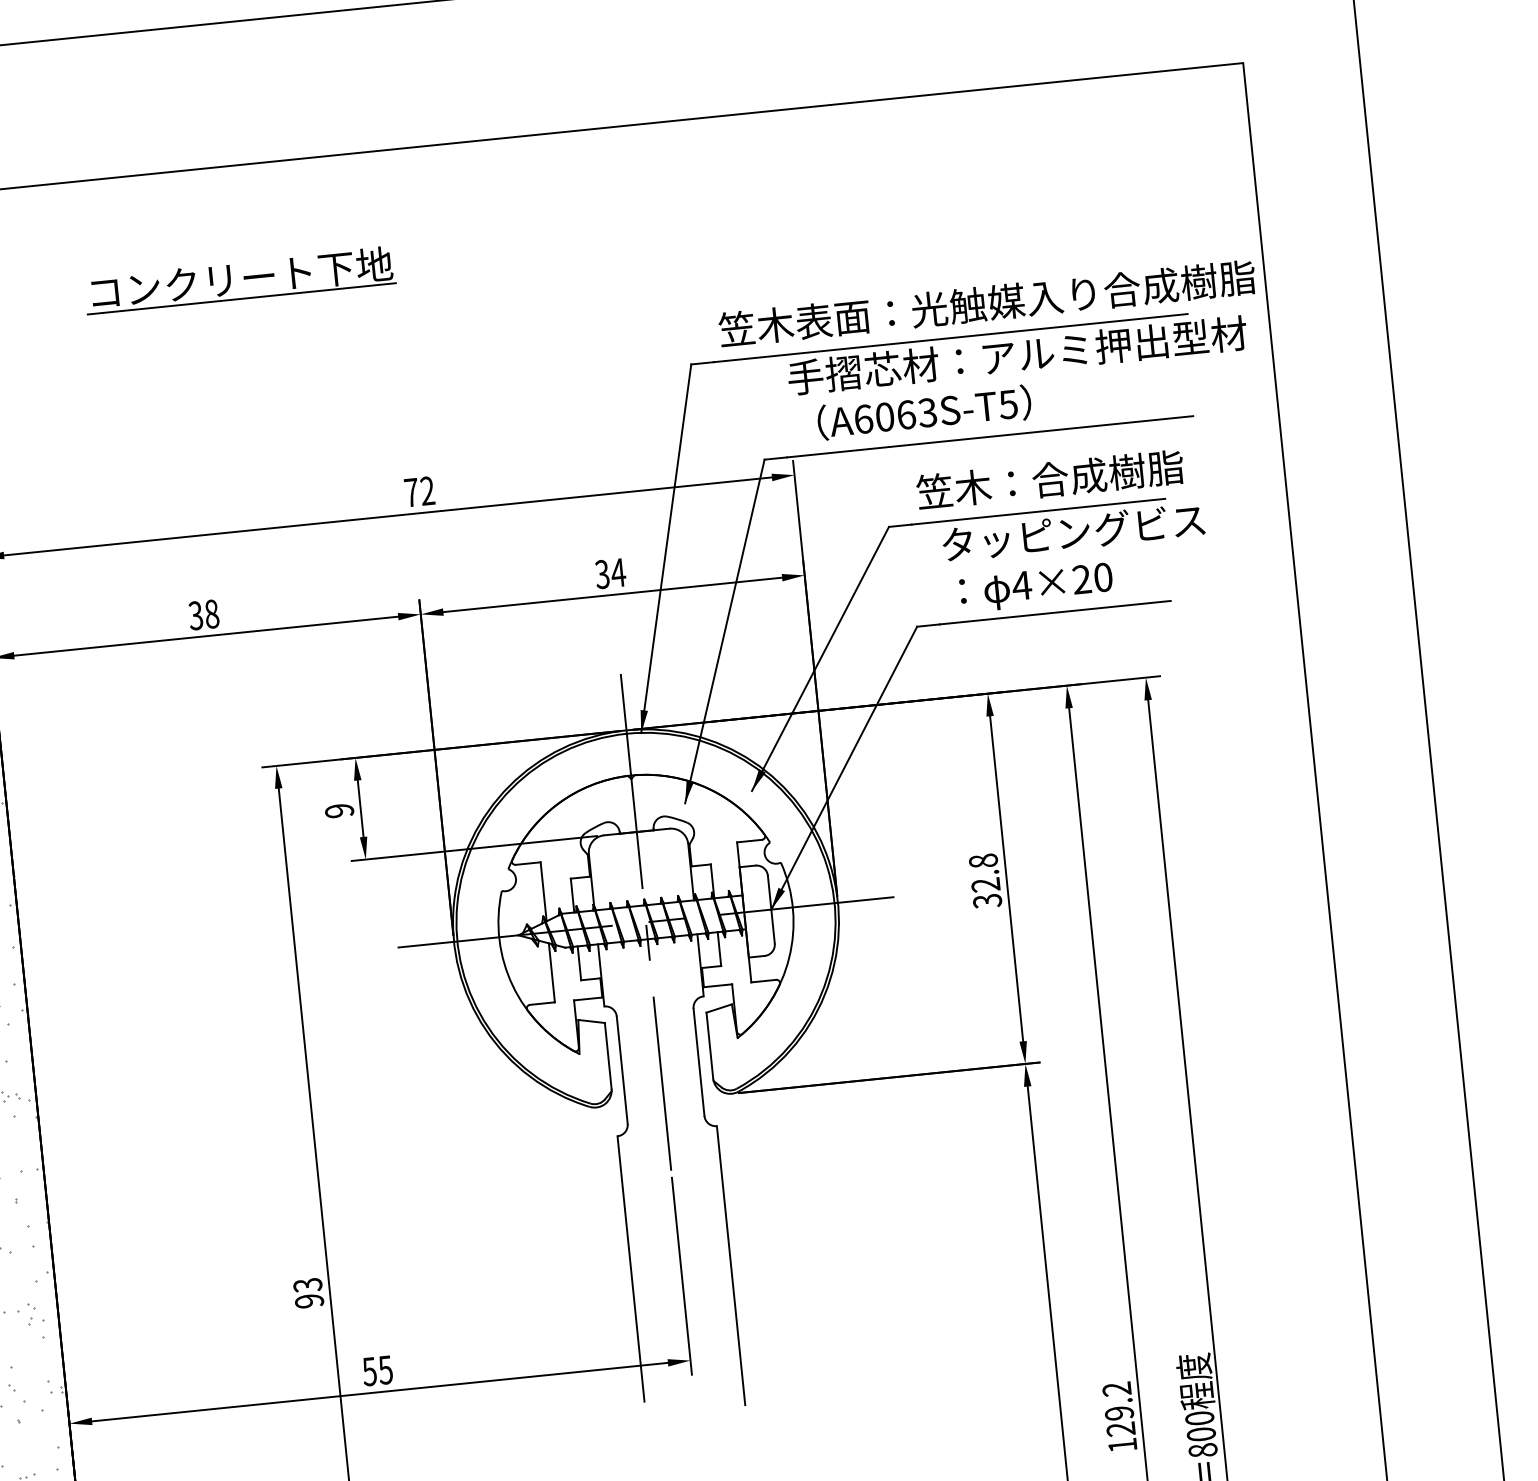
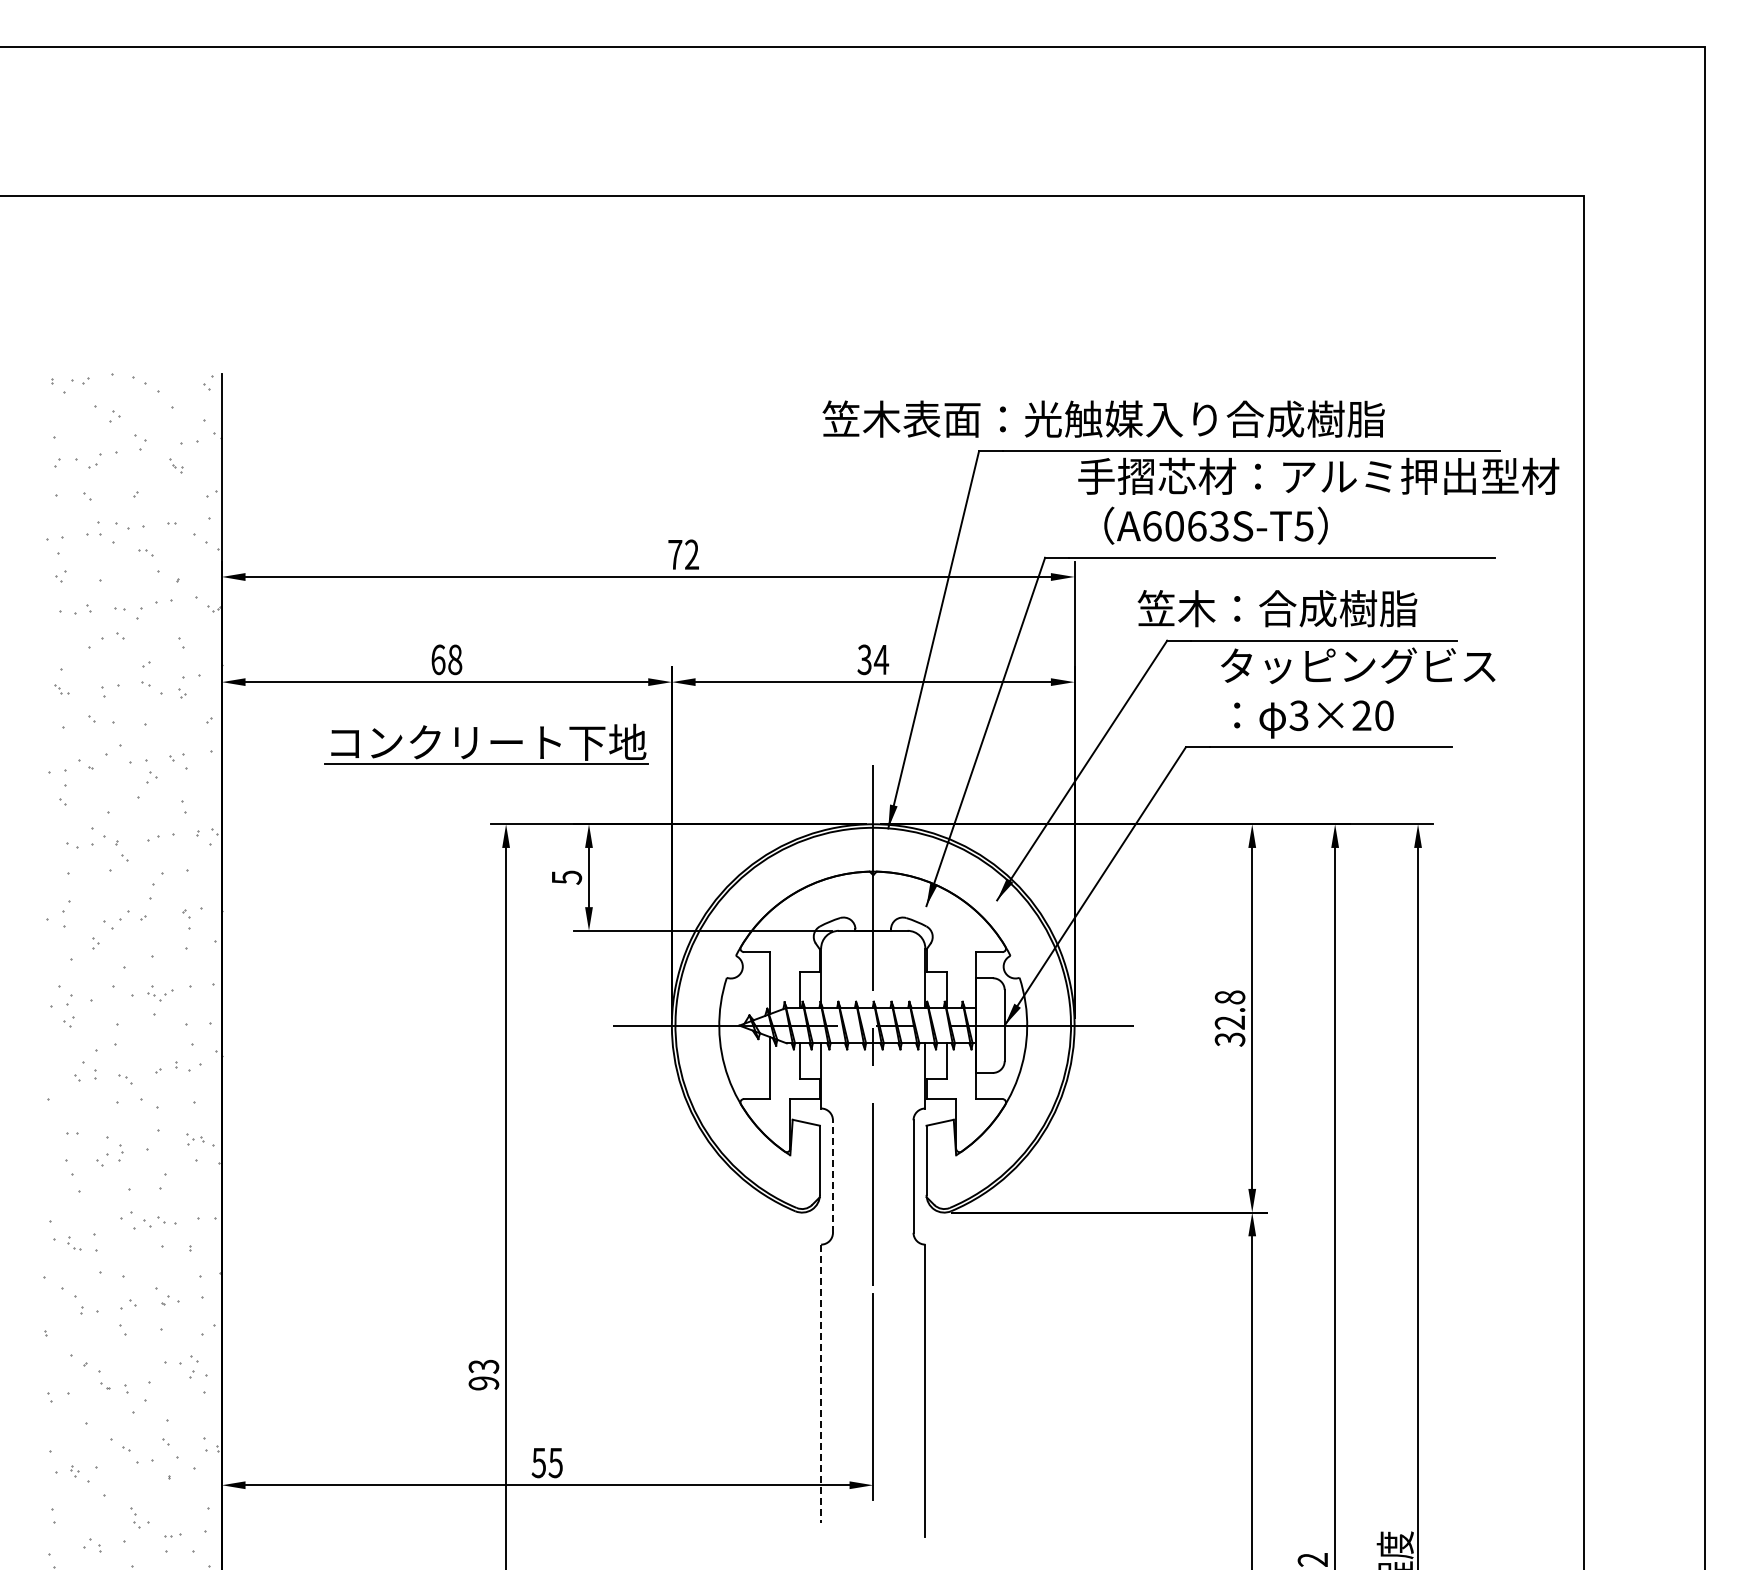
part: (239, 279) -> (486, 743), moved
text: (986, 302) -> (1103, 418), moved
text: (1050, 479) -> (1277, 608), moved
text: (1022, 585) -> (1299, 715), 4×20 -> 3×20
text: (196, 615) -> (438, 659), 38 -> 68
text: (339, 810) -> (566, 877), 9 -> 5
line: (621, 1070) -> (832, 1176), solid -> dashed
line: (631, 1269) -> (821, 1384), solid -> dashed

